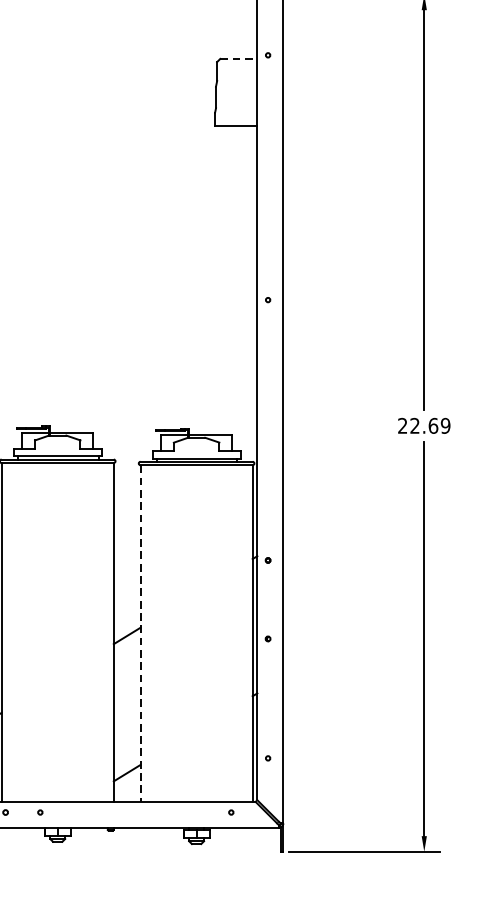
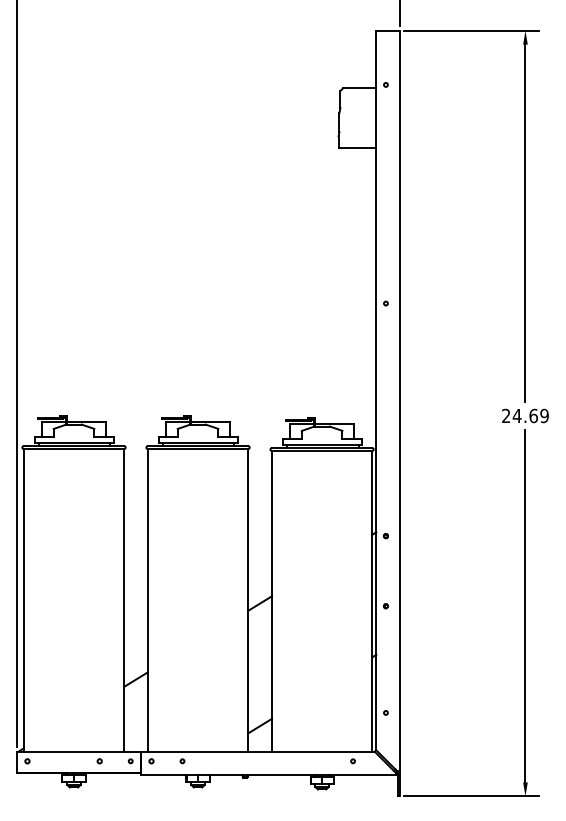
line: (238, 59) -> (359, 88), dashed -> solid
text: (414, 425) -> (516, 415), 22.69 -> 24.69
line: (141, 633) -> (272, 601), dashed -> solid

